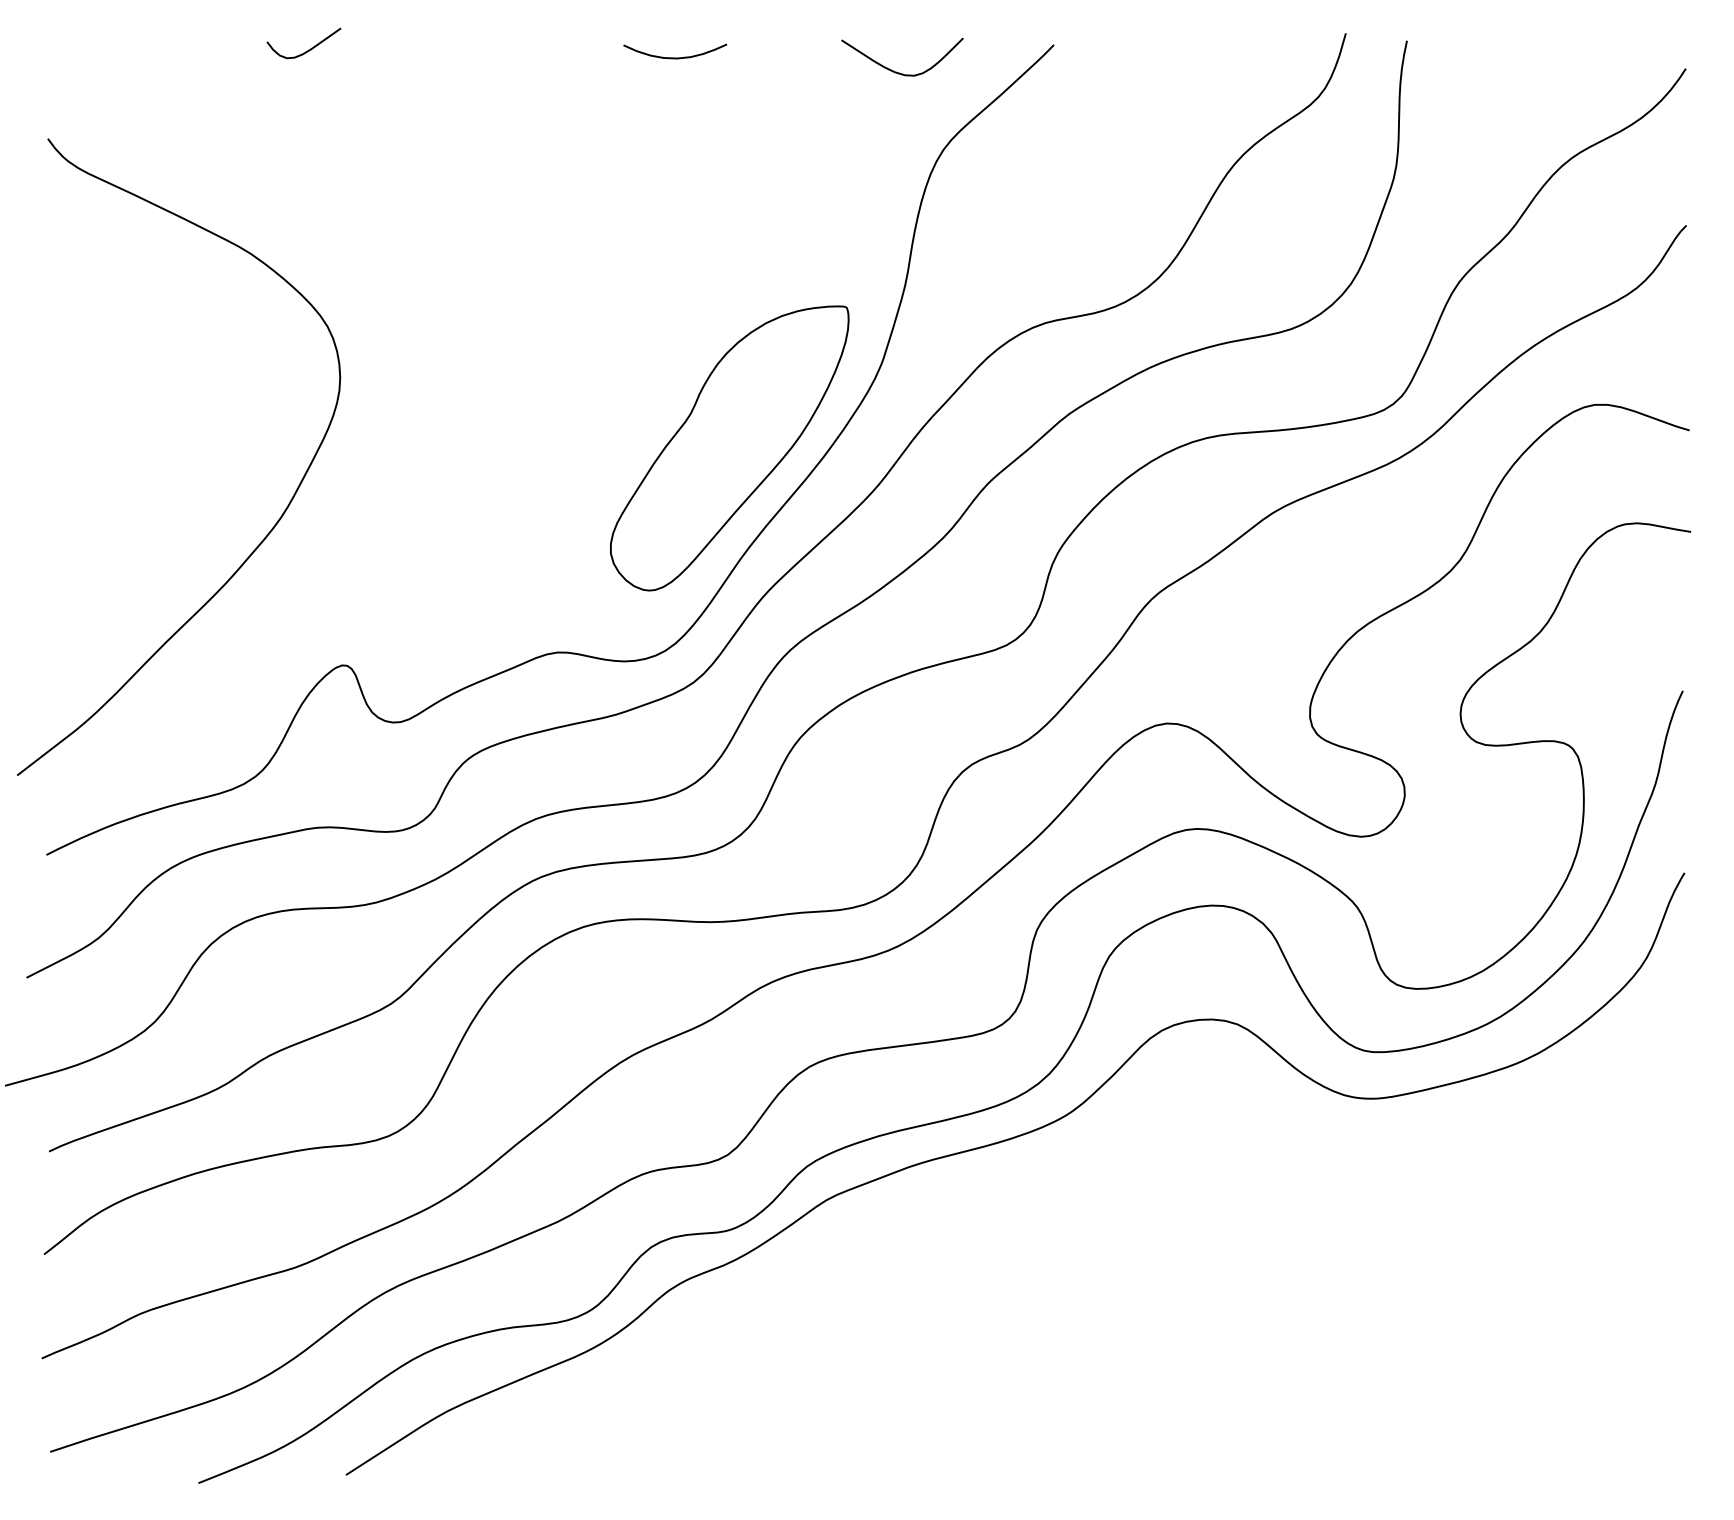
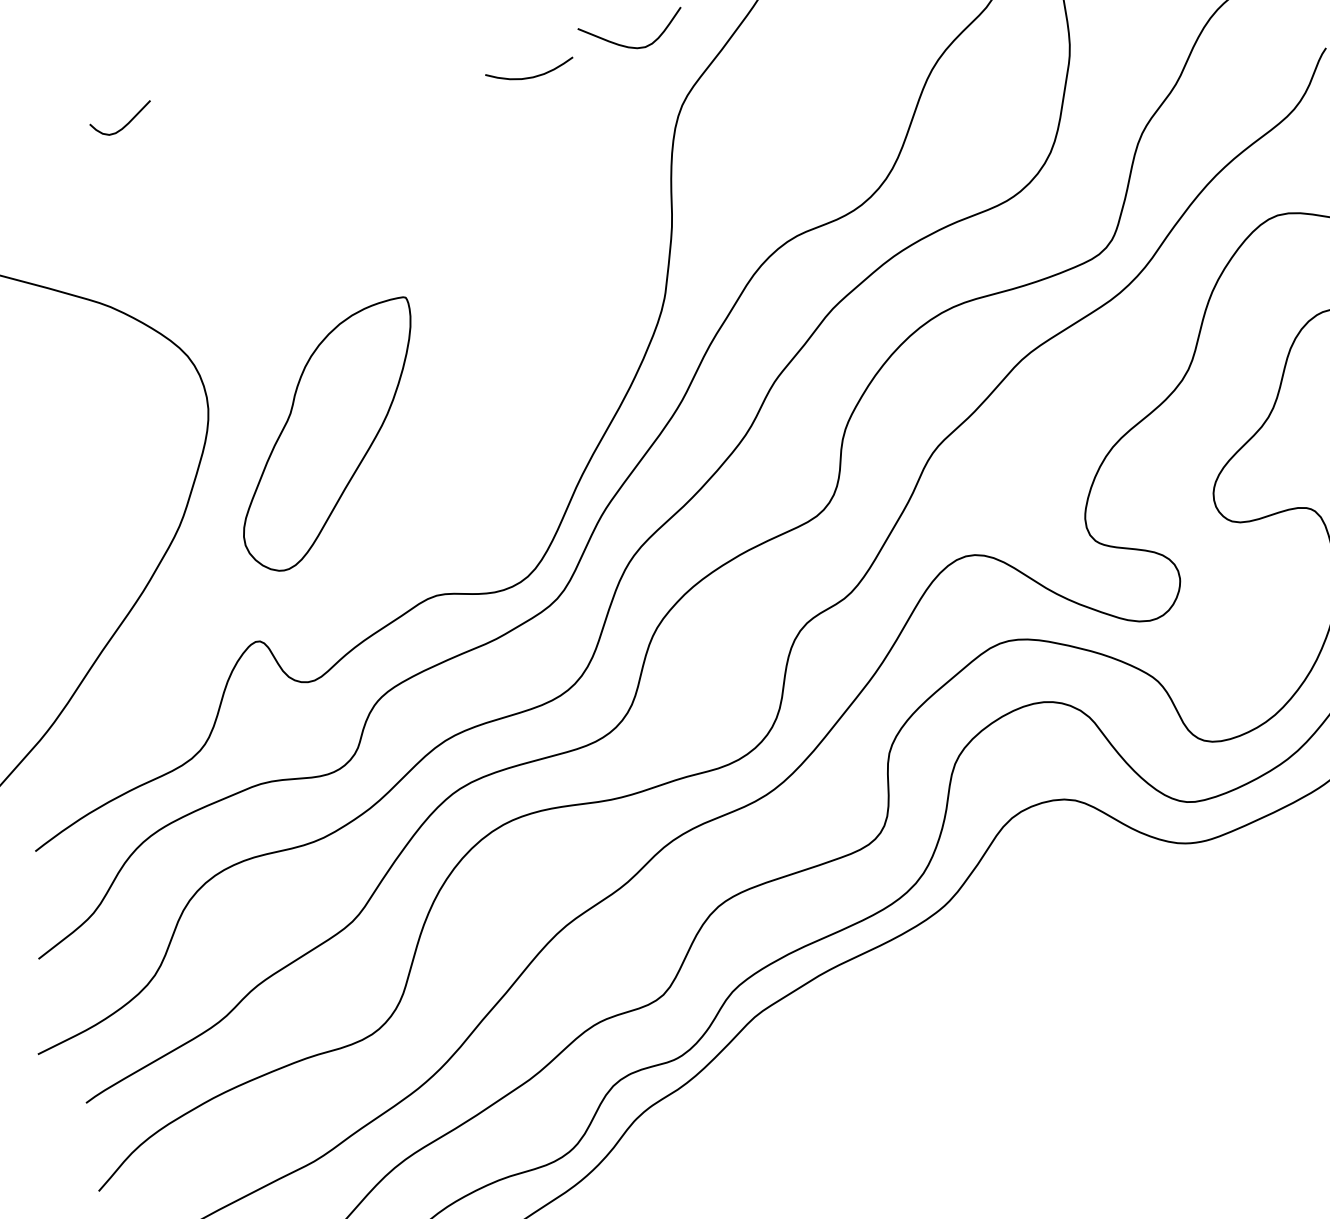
curve: (675, 57) -> (531, 76), moved
part: (729, 448) -> (329, 436), moved

